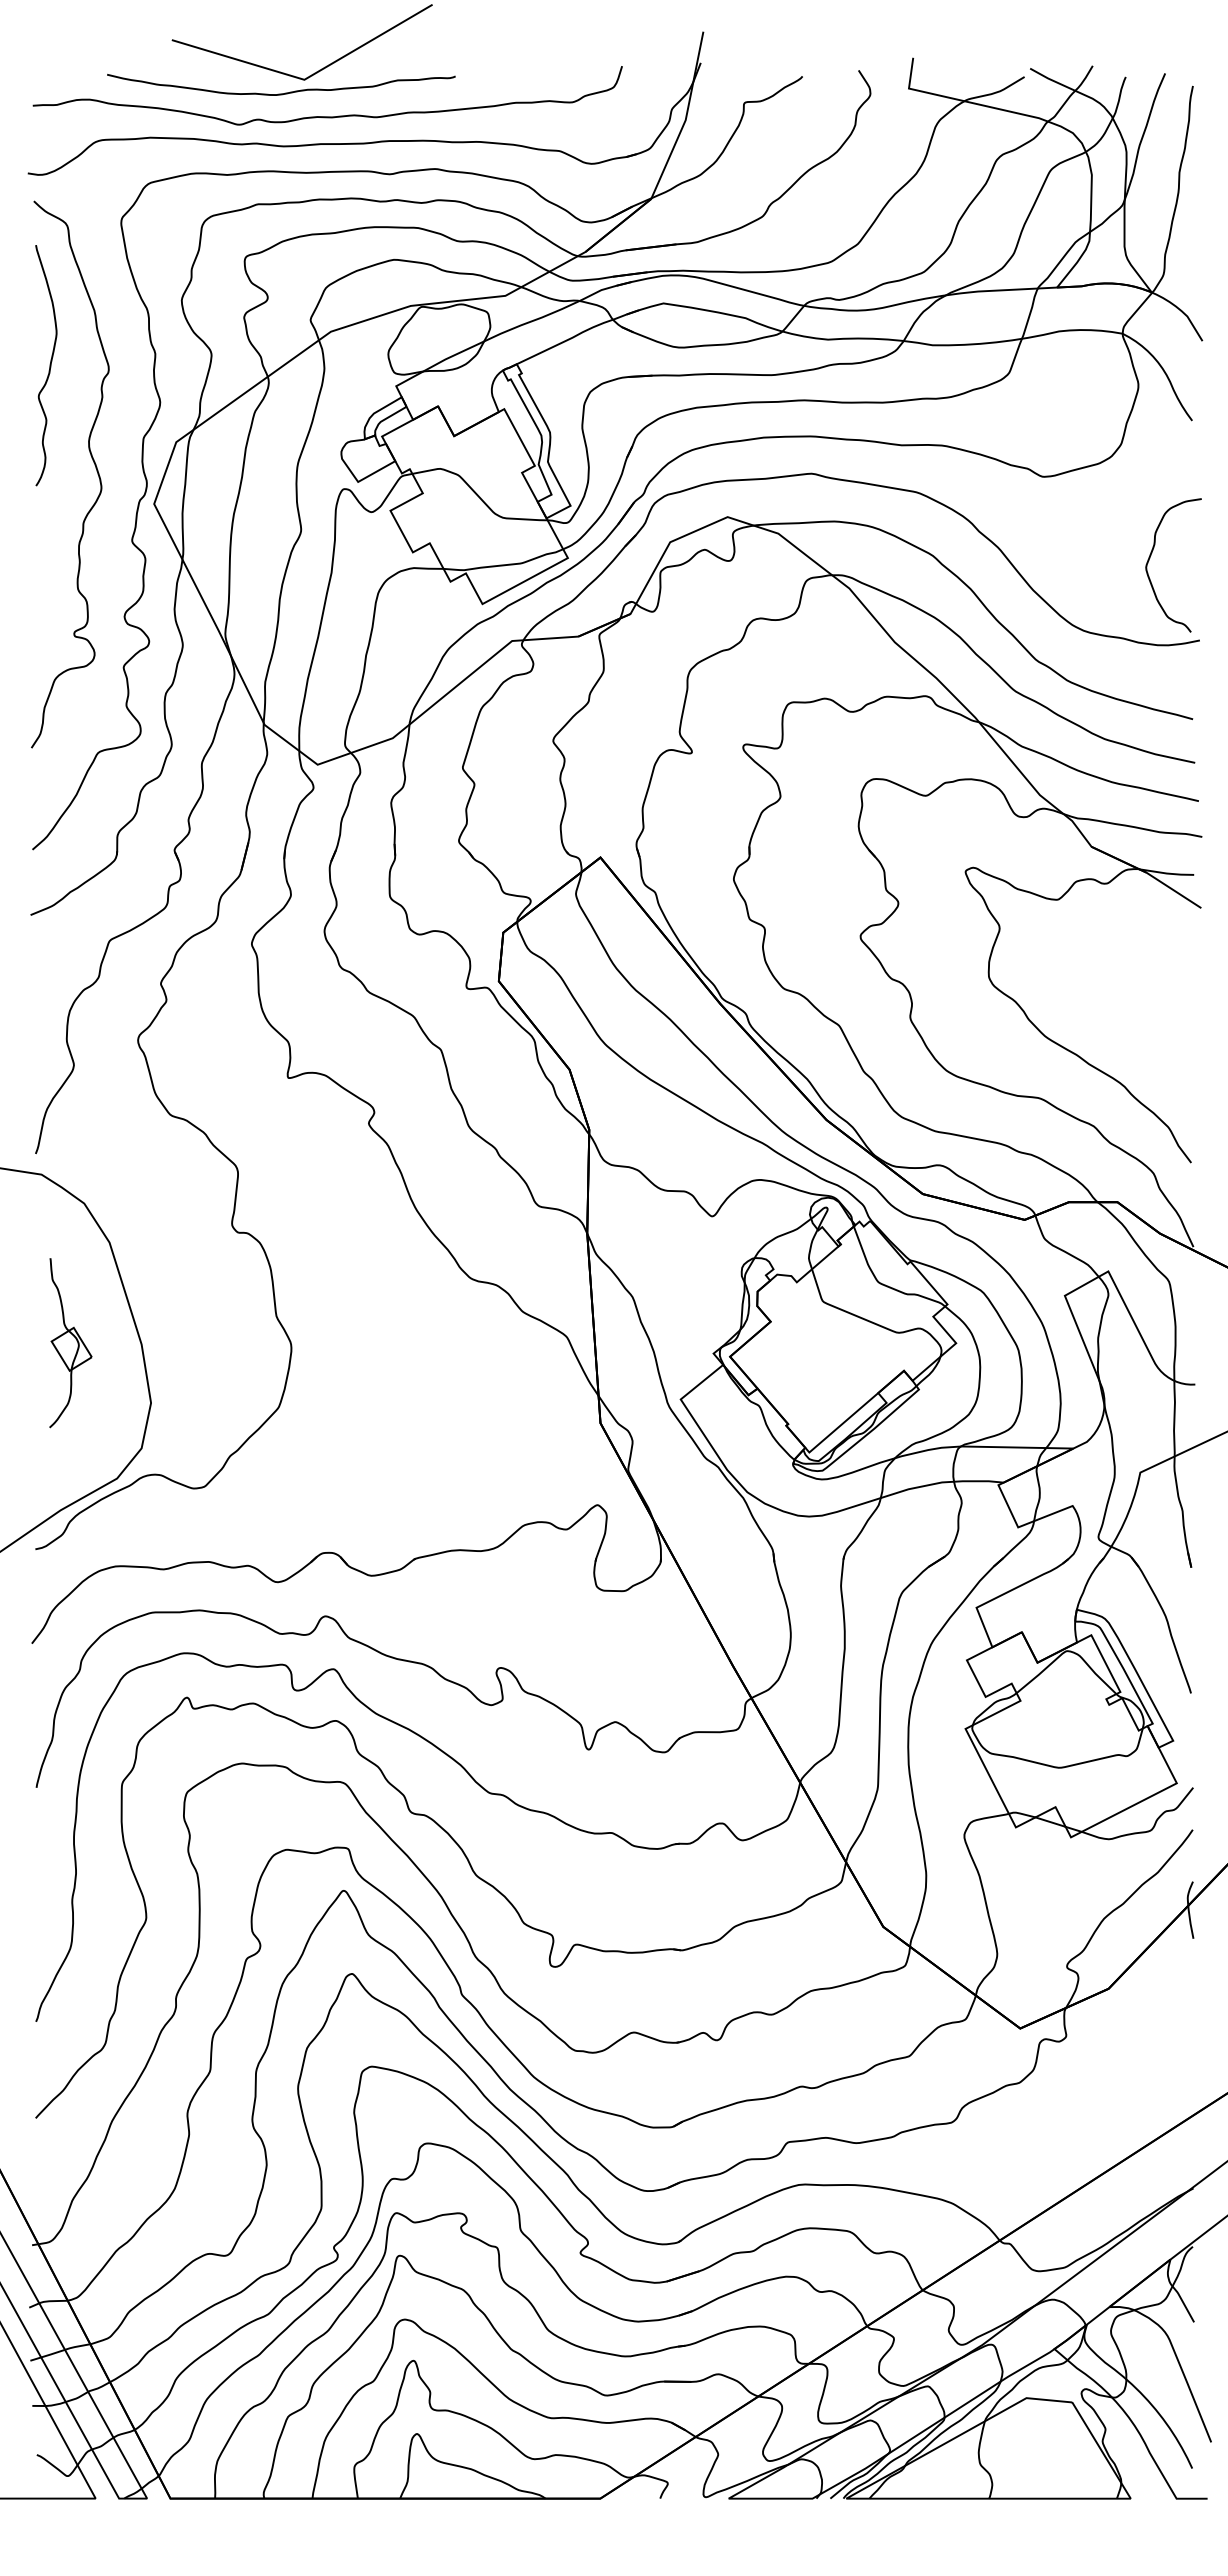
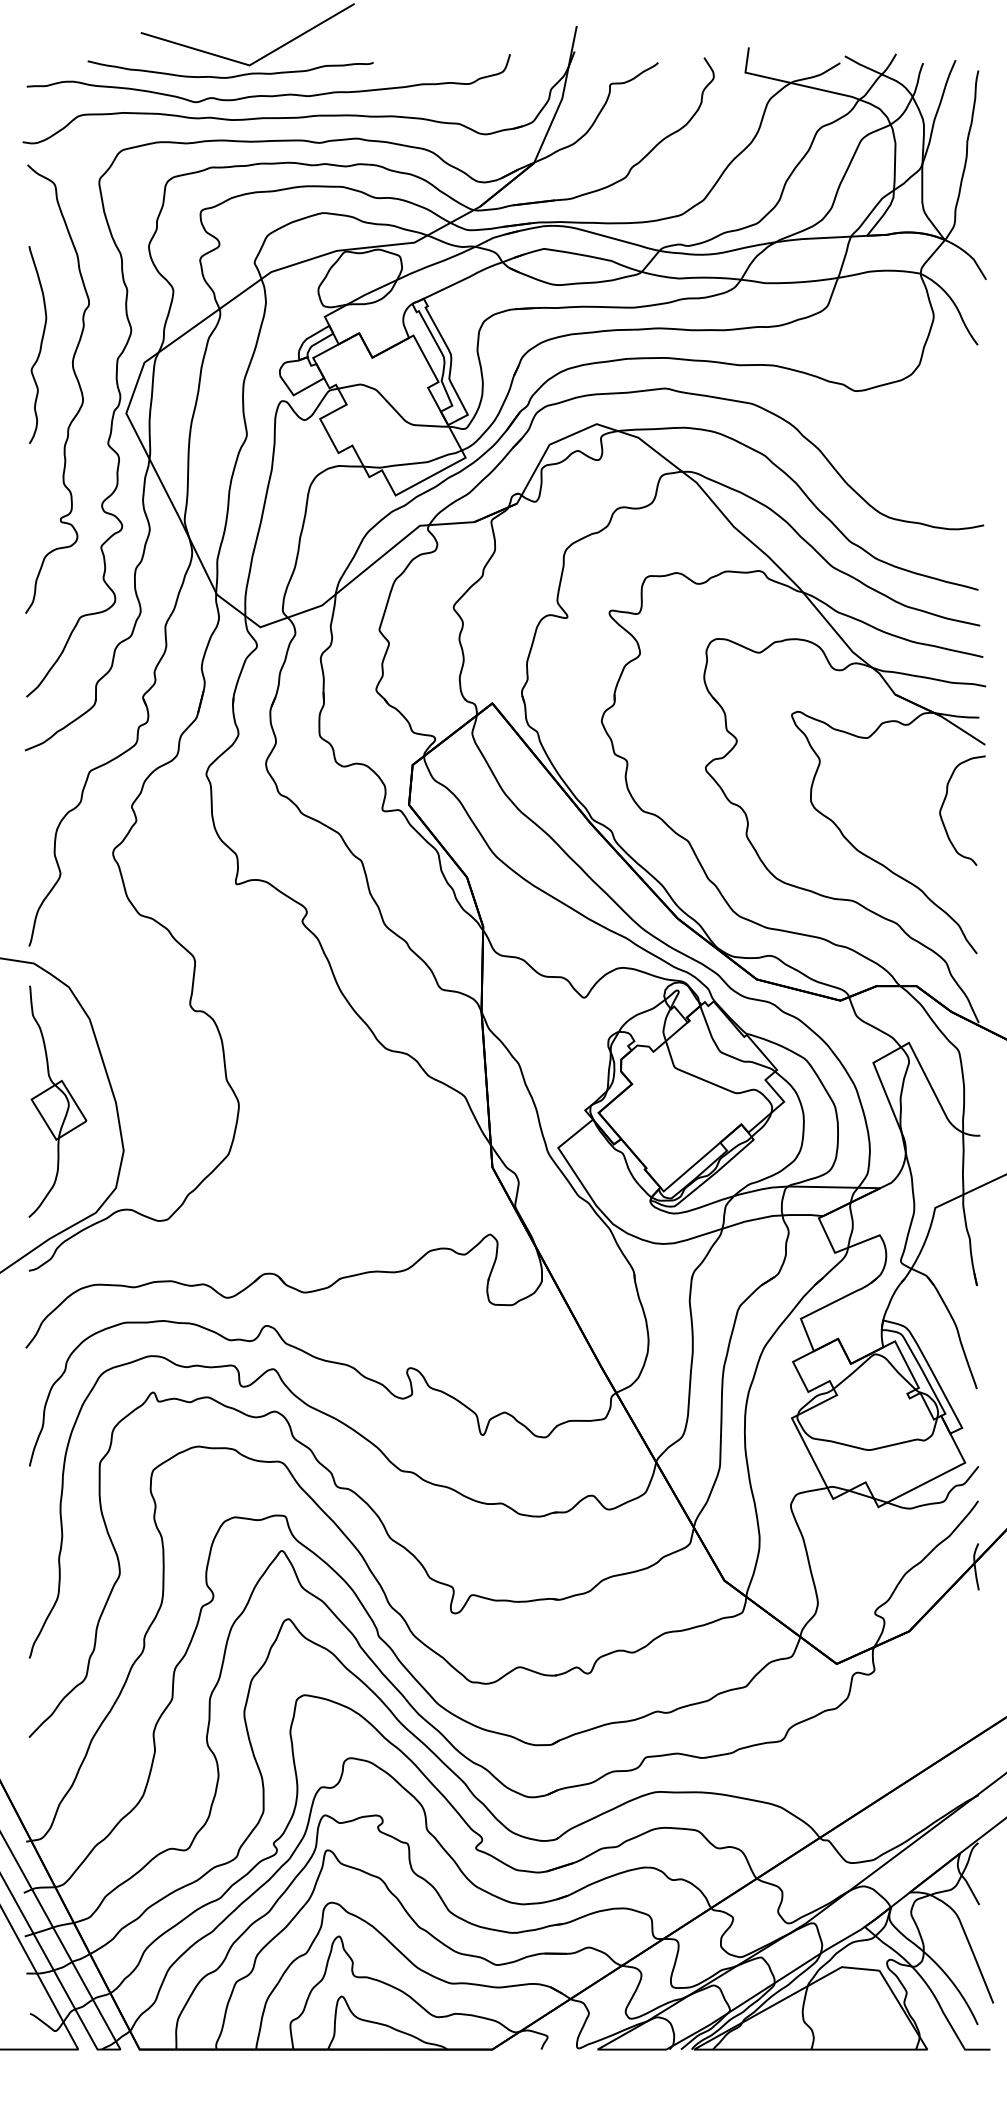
curve: (49, 365) -> (40, 344), moved
curve: (1150, 558) -> (943, 805), moved
part: (70, 1342) -> (57, 1101), size x1.67

